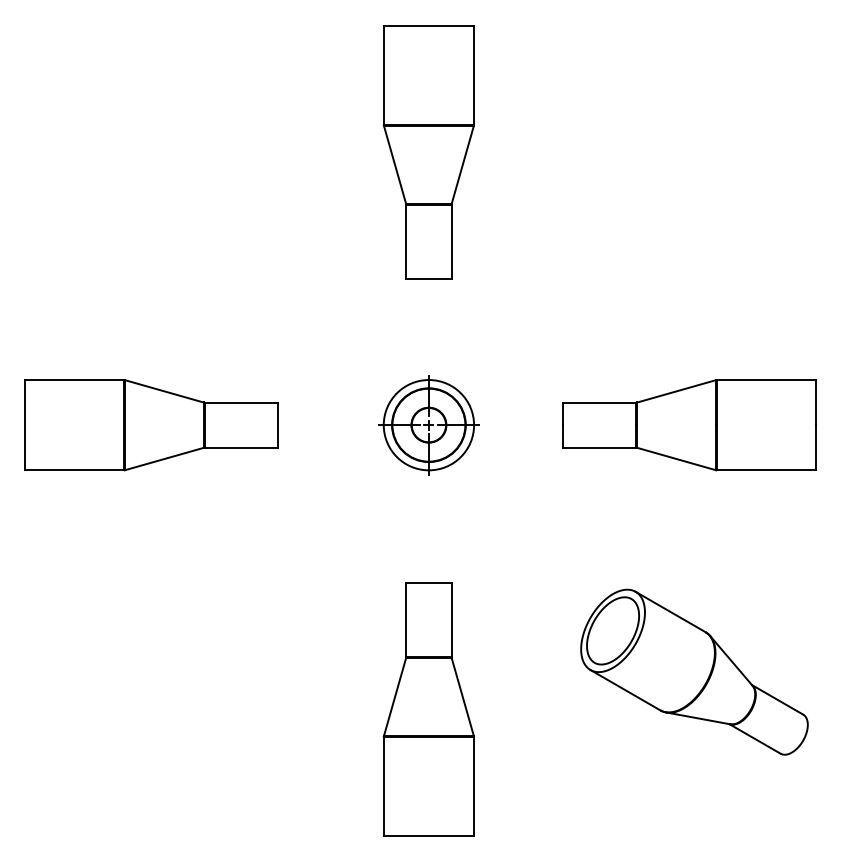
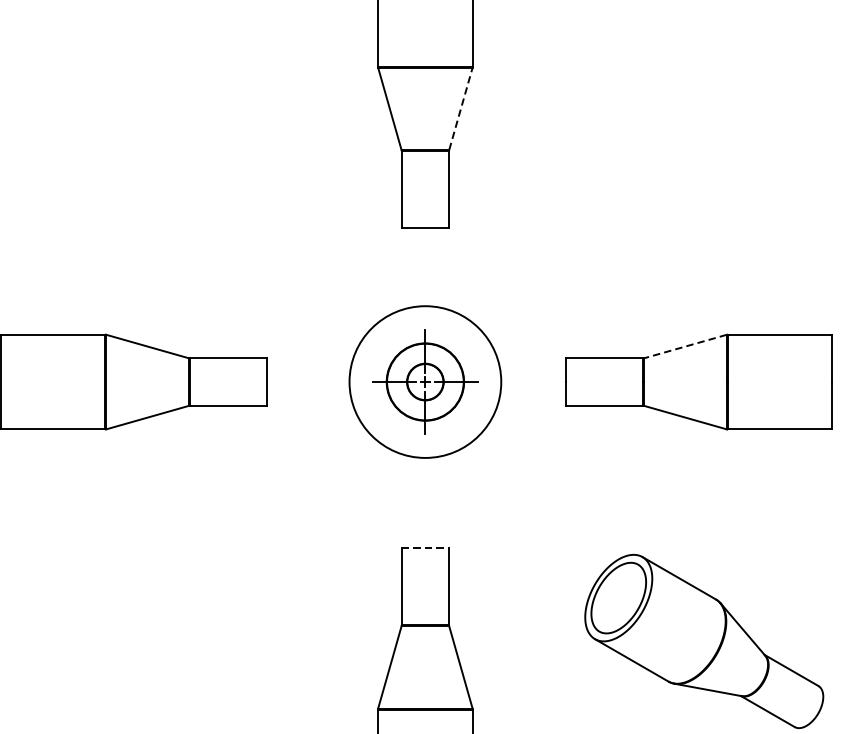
line: (462, 164) -> (460, 108), solid -> dashed
line: (676, 391) -> (685, 346), solid -> dashed
circle: (428, 425) -> (424, 382), size x1.6
line: (428, 583) -> (424, 548), solid -> dashed

